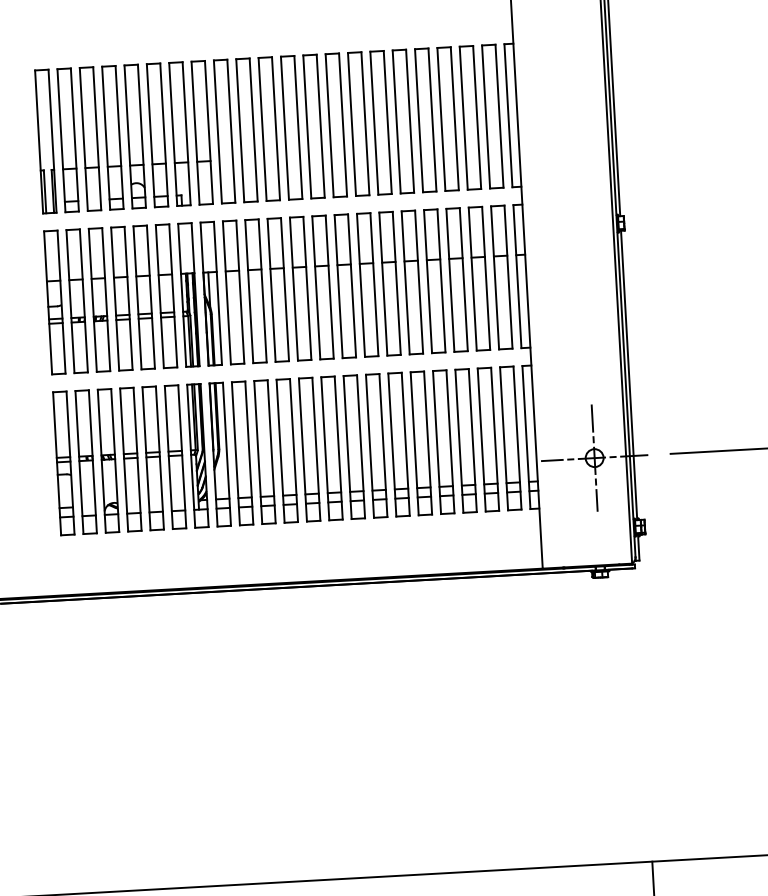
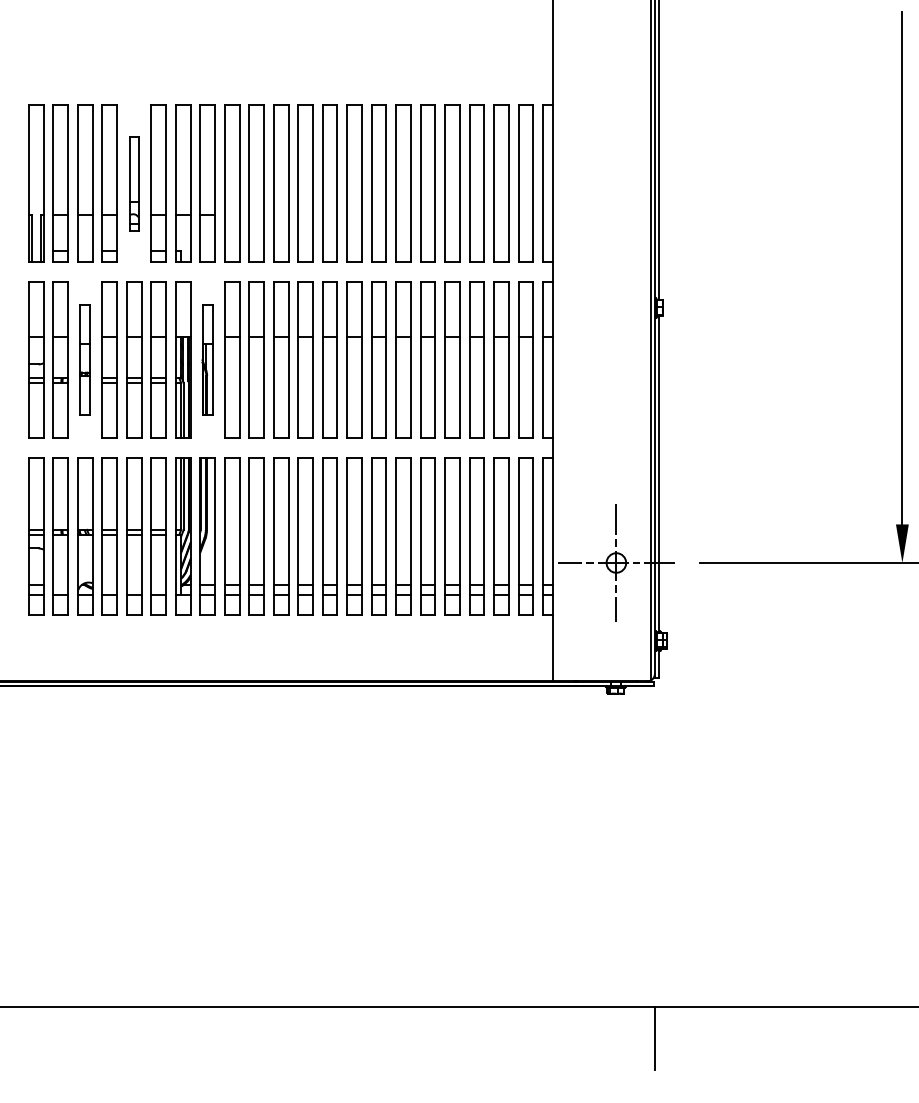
part: (135, 136) -> (134, 183), size x0.6
part: (211, 293) -> (207, 359), size x0.7
part: (99, 299) -> (85, 359), size x0.7

